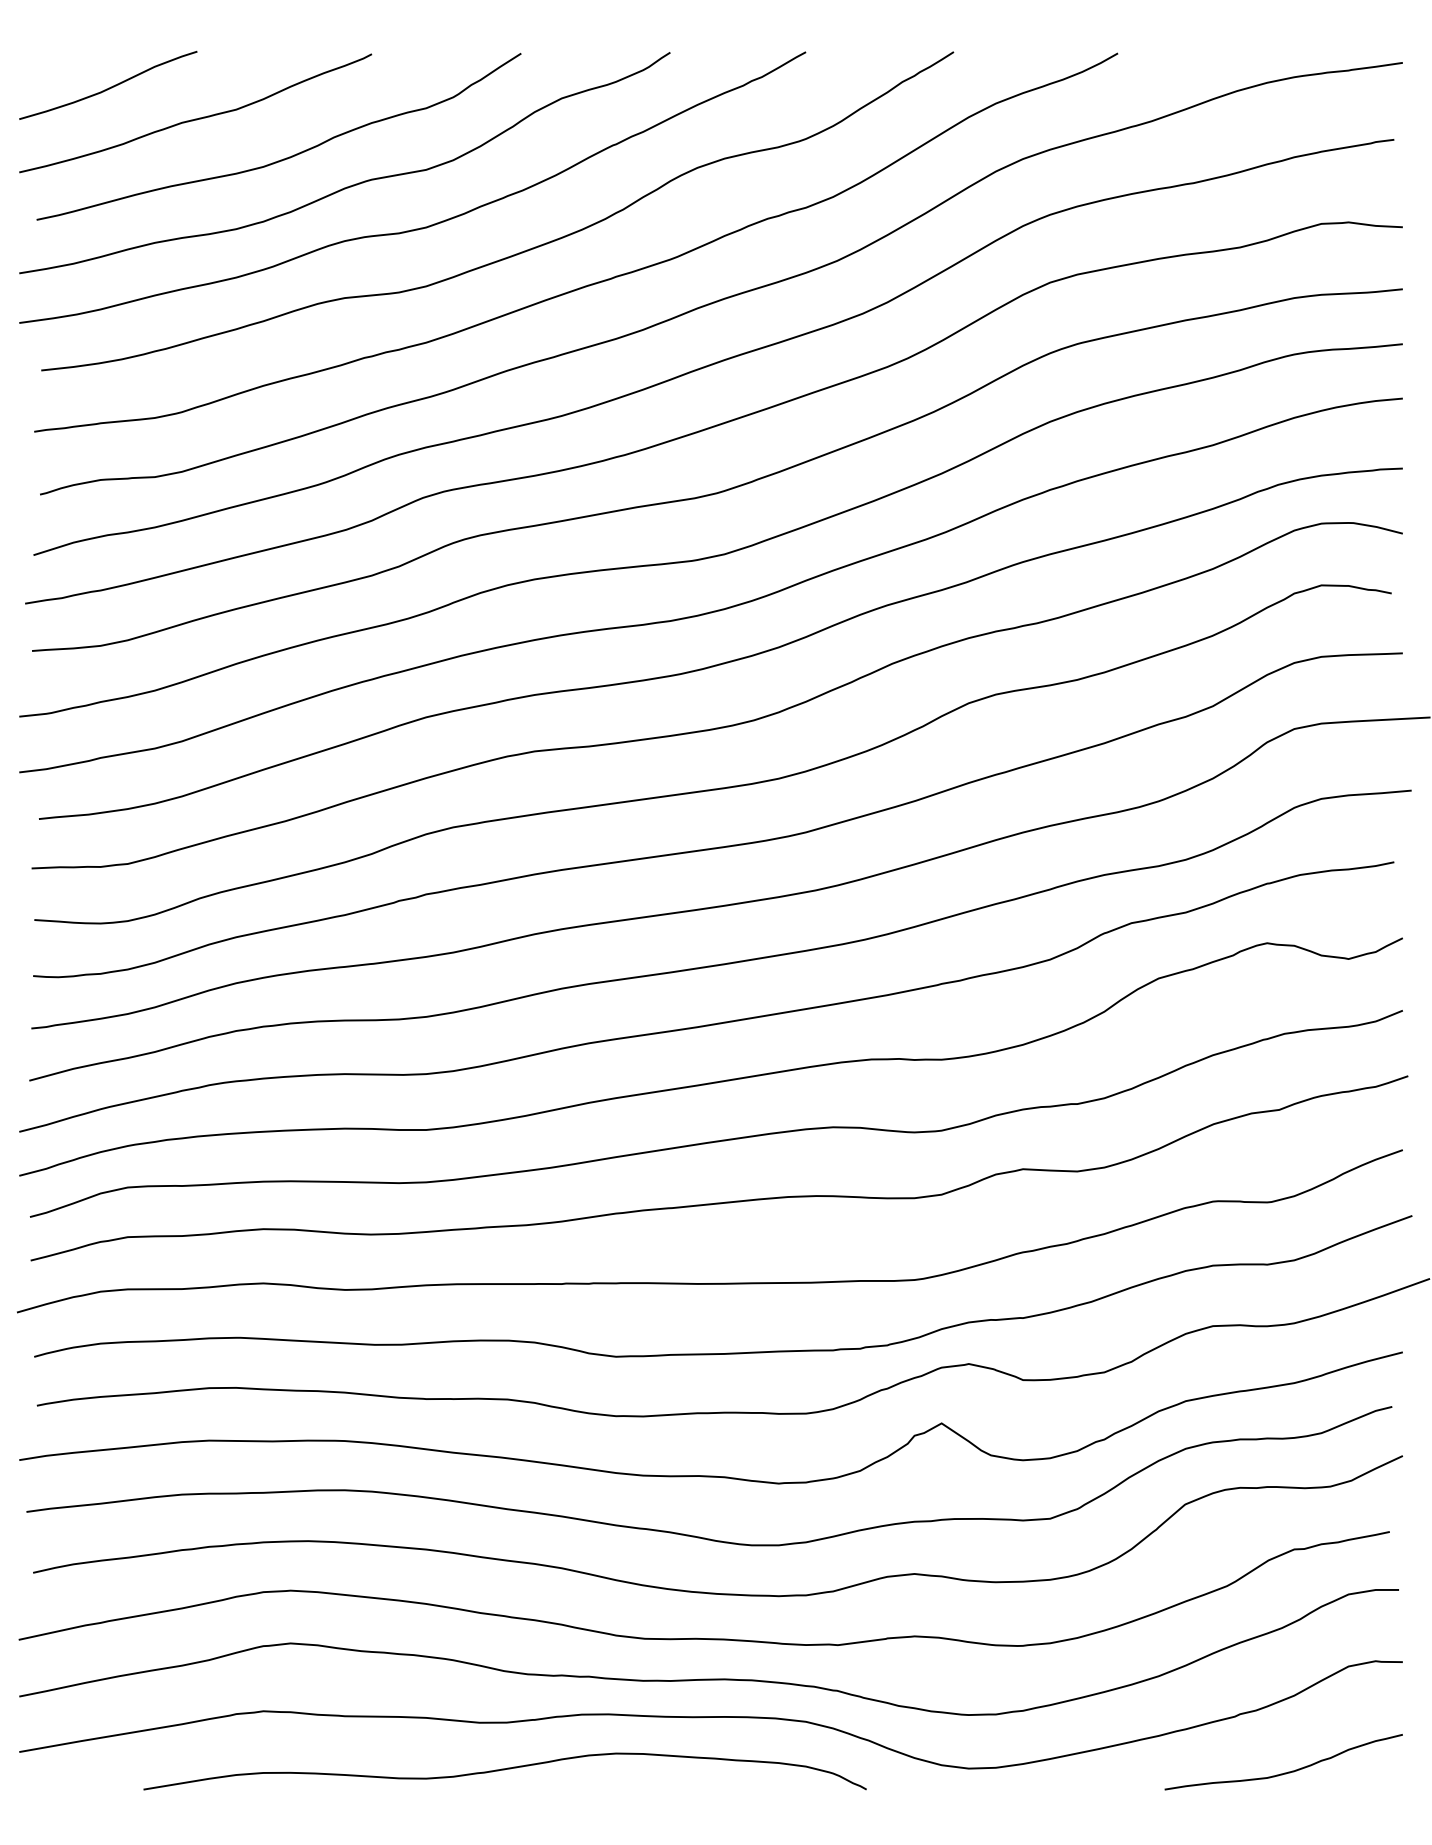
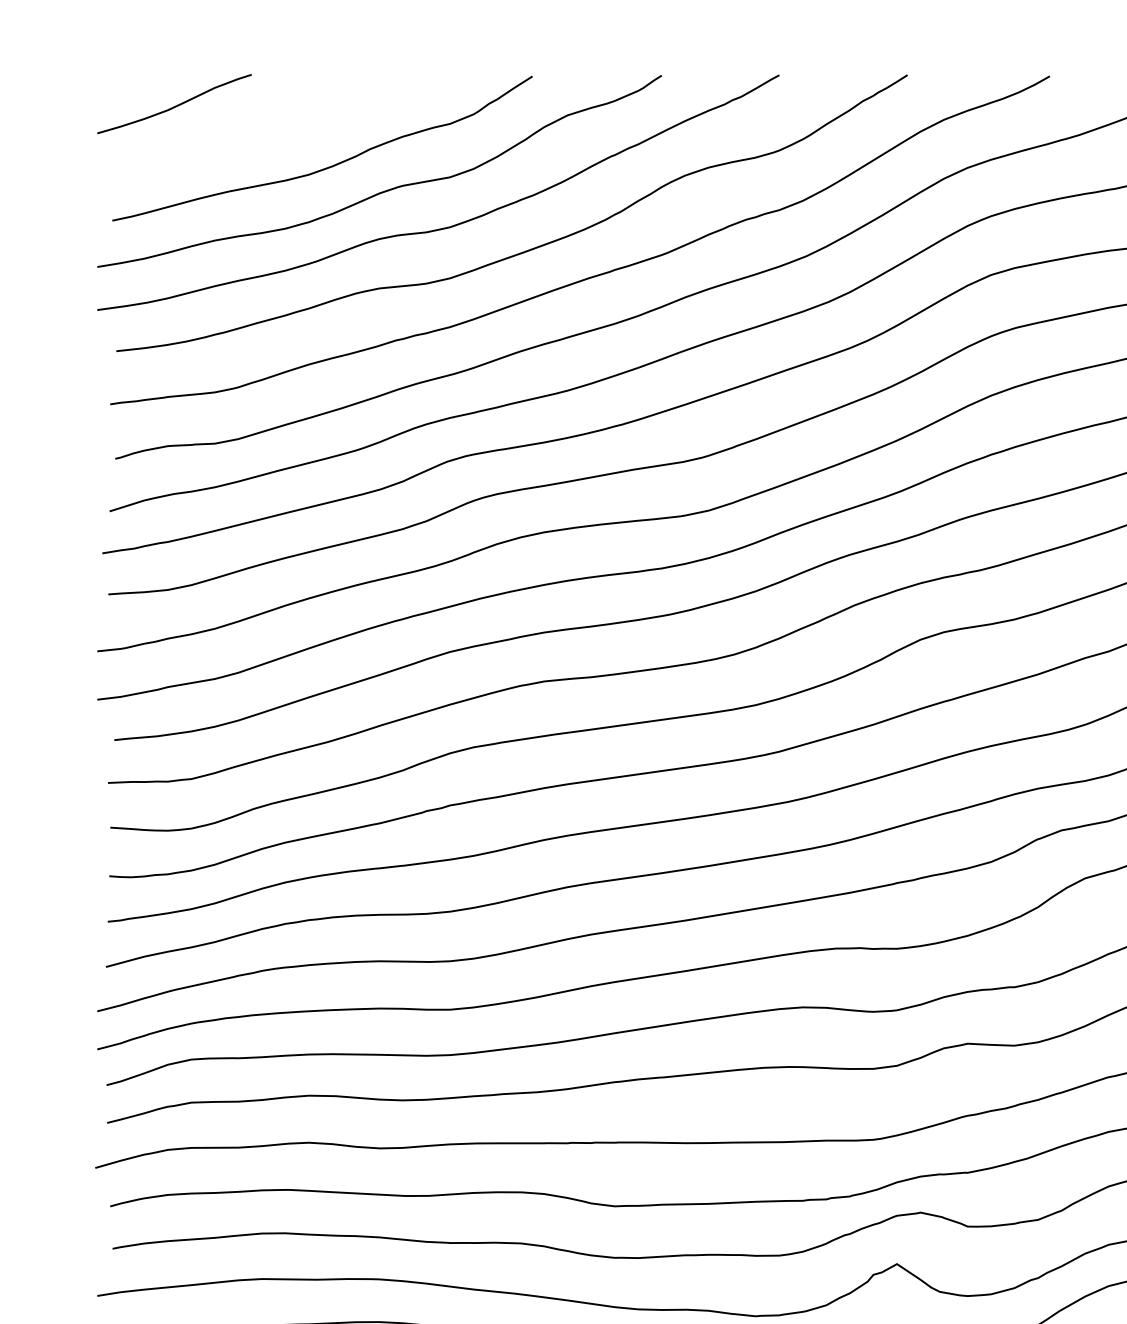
curve: (195, 118) -> (250, 132), removed

